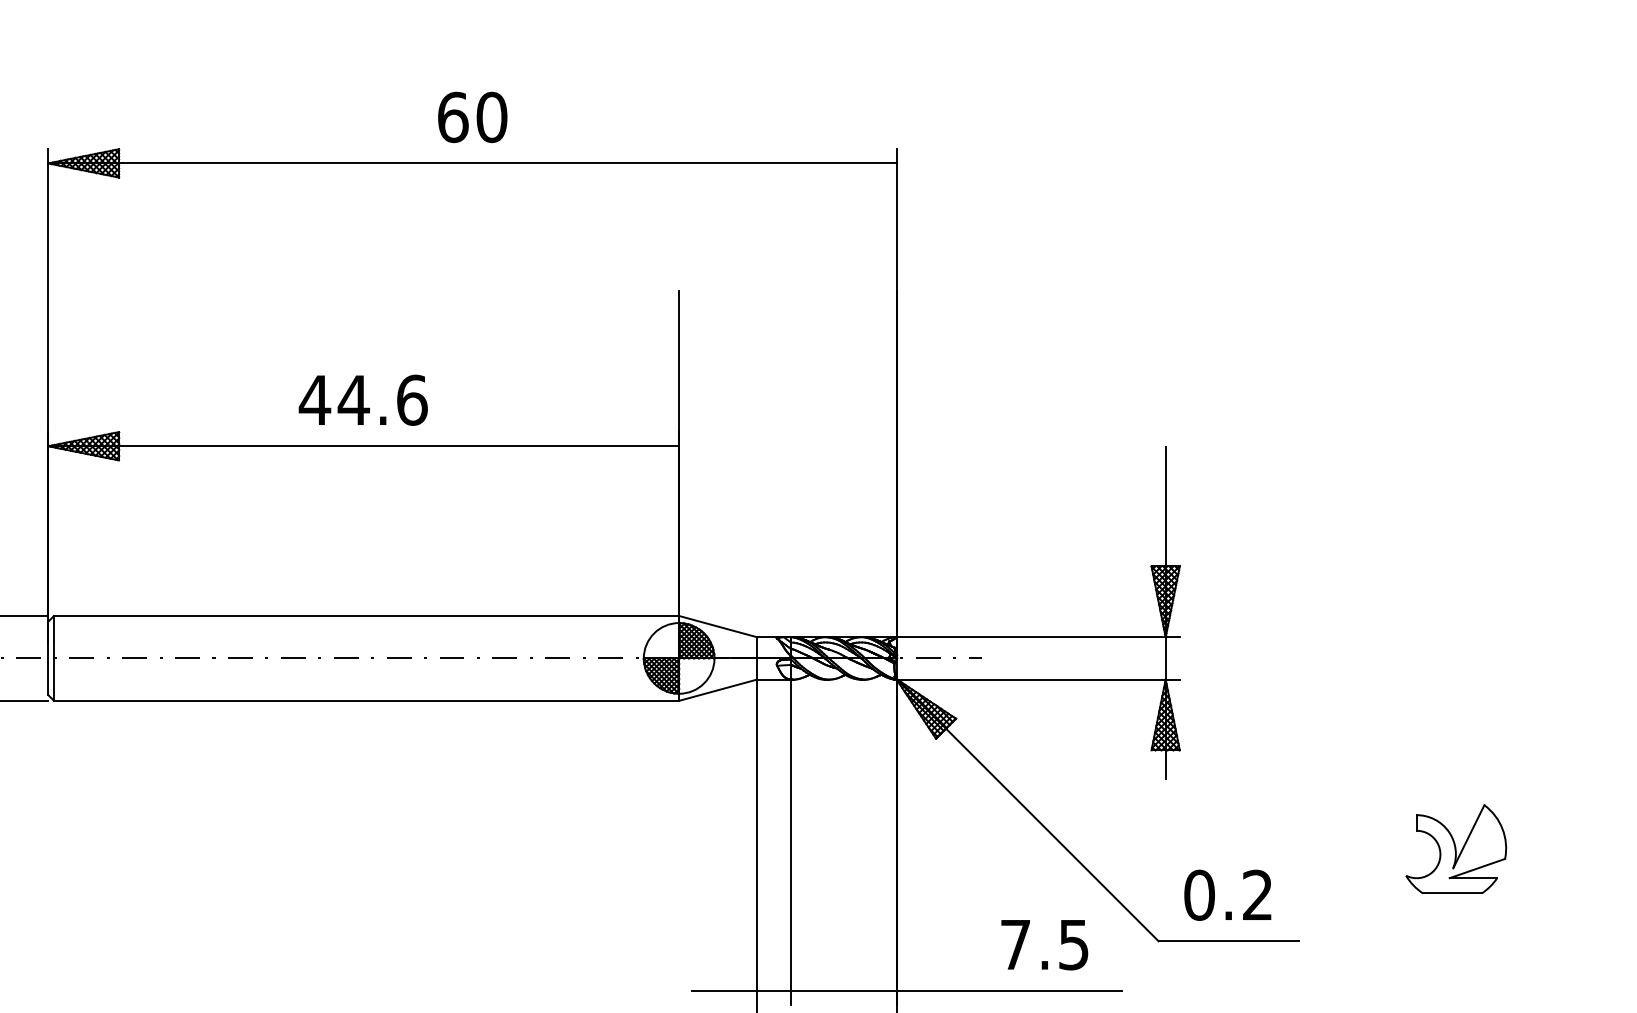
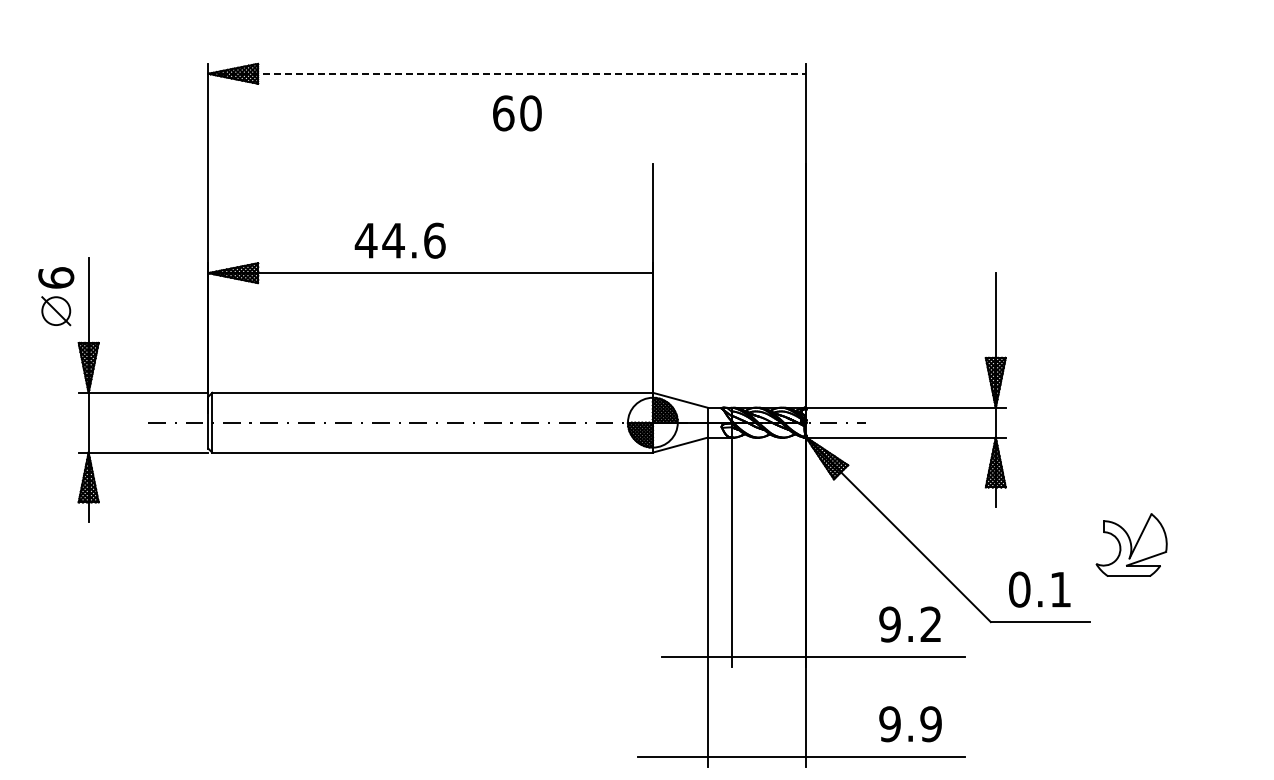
text: (472, 117) -> (517, 113), moved
line: (472, 162) -> (507, 73), solid -> dashed
text: (362, 399) -> (399, 240), moved
part: (1456, 848) -> (1131, 544), moved
text: (1257, 895) -> (1060, 589), 0.2 -> 0.1
text: (1044, 944) -> (910, 624), 7.5 -> 9.2

